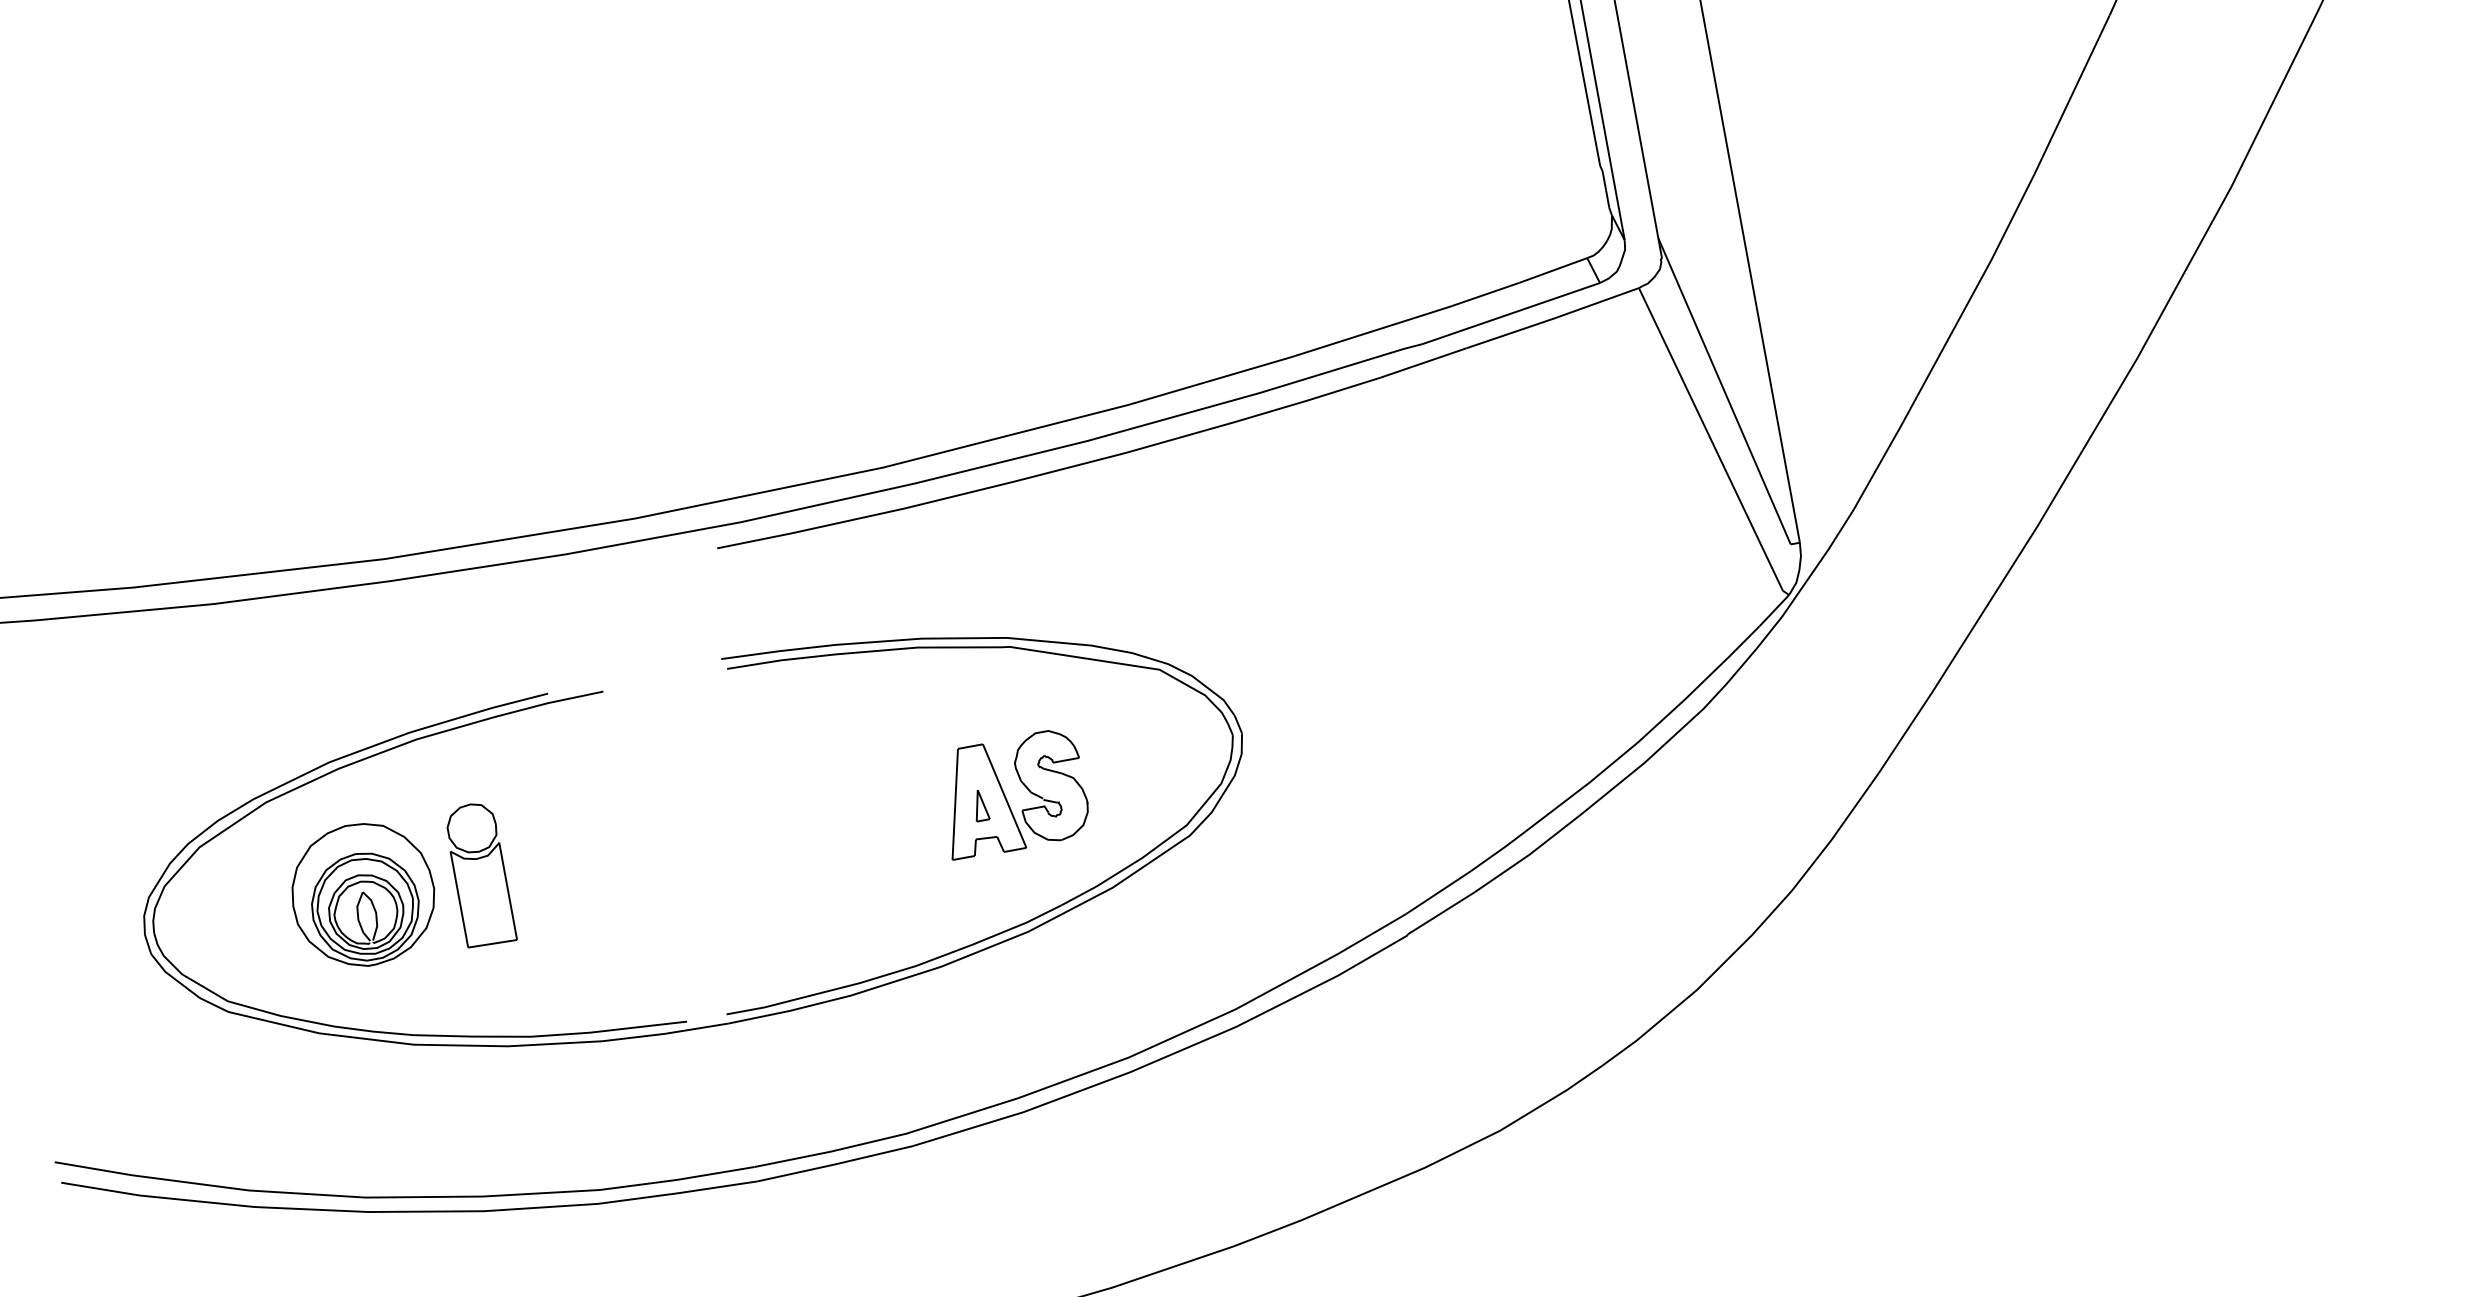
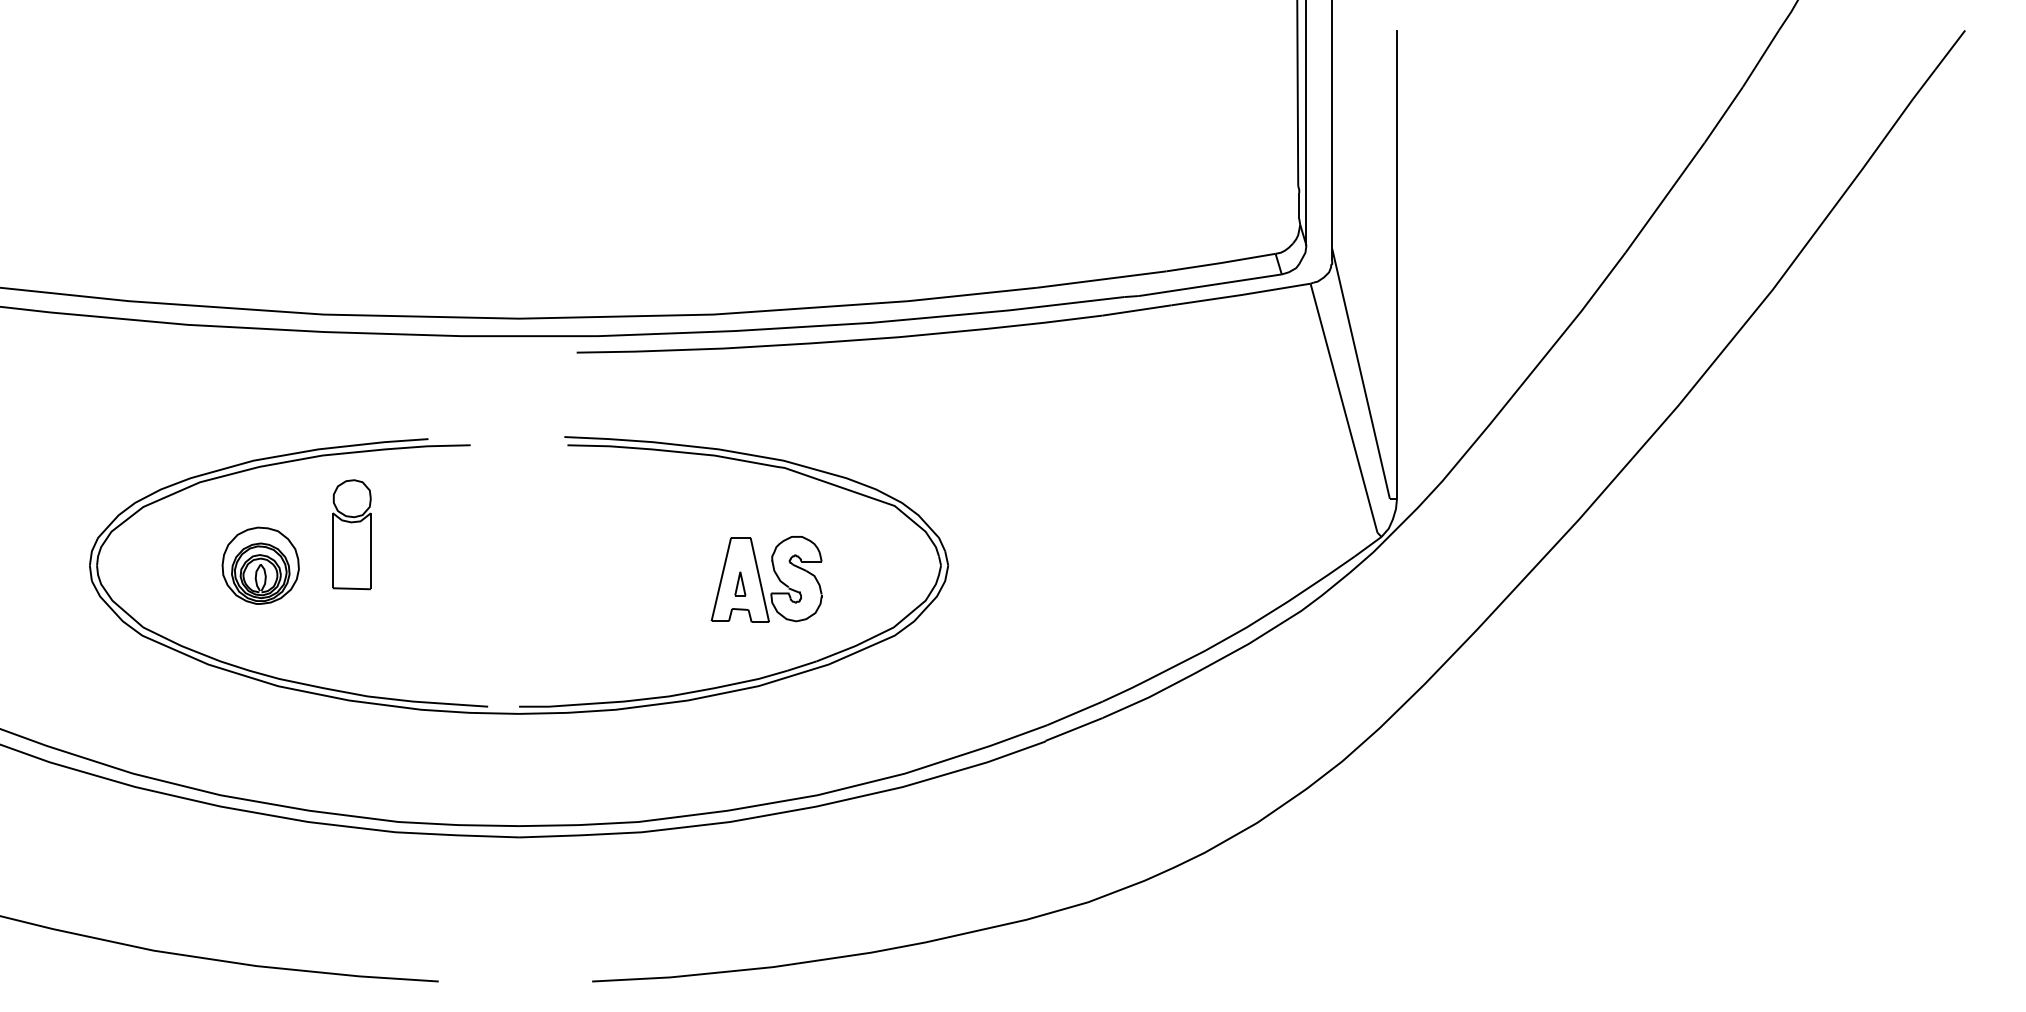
part: (479, 874) -> (351, 534), moved
part: (362, 894) -> (260, 565), size x0.7

